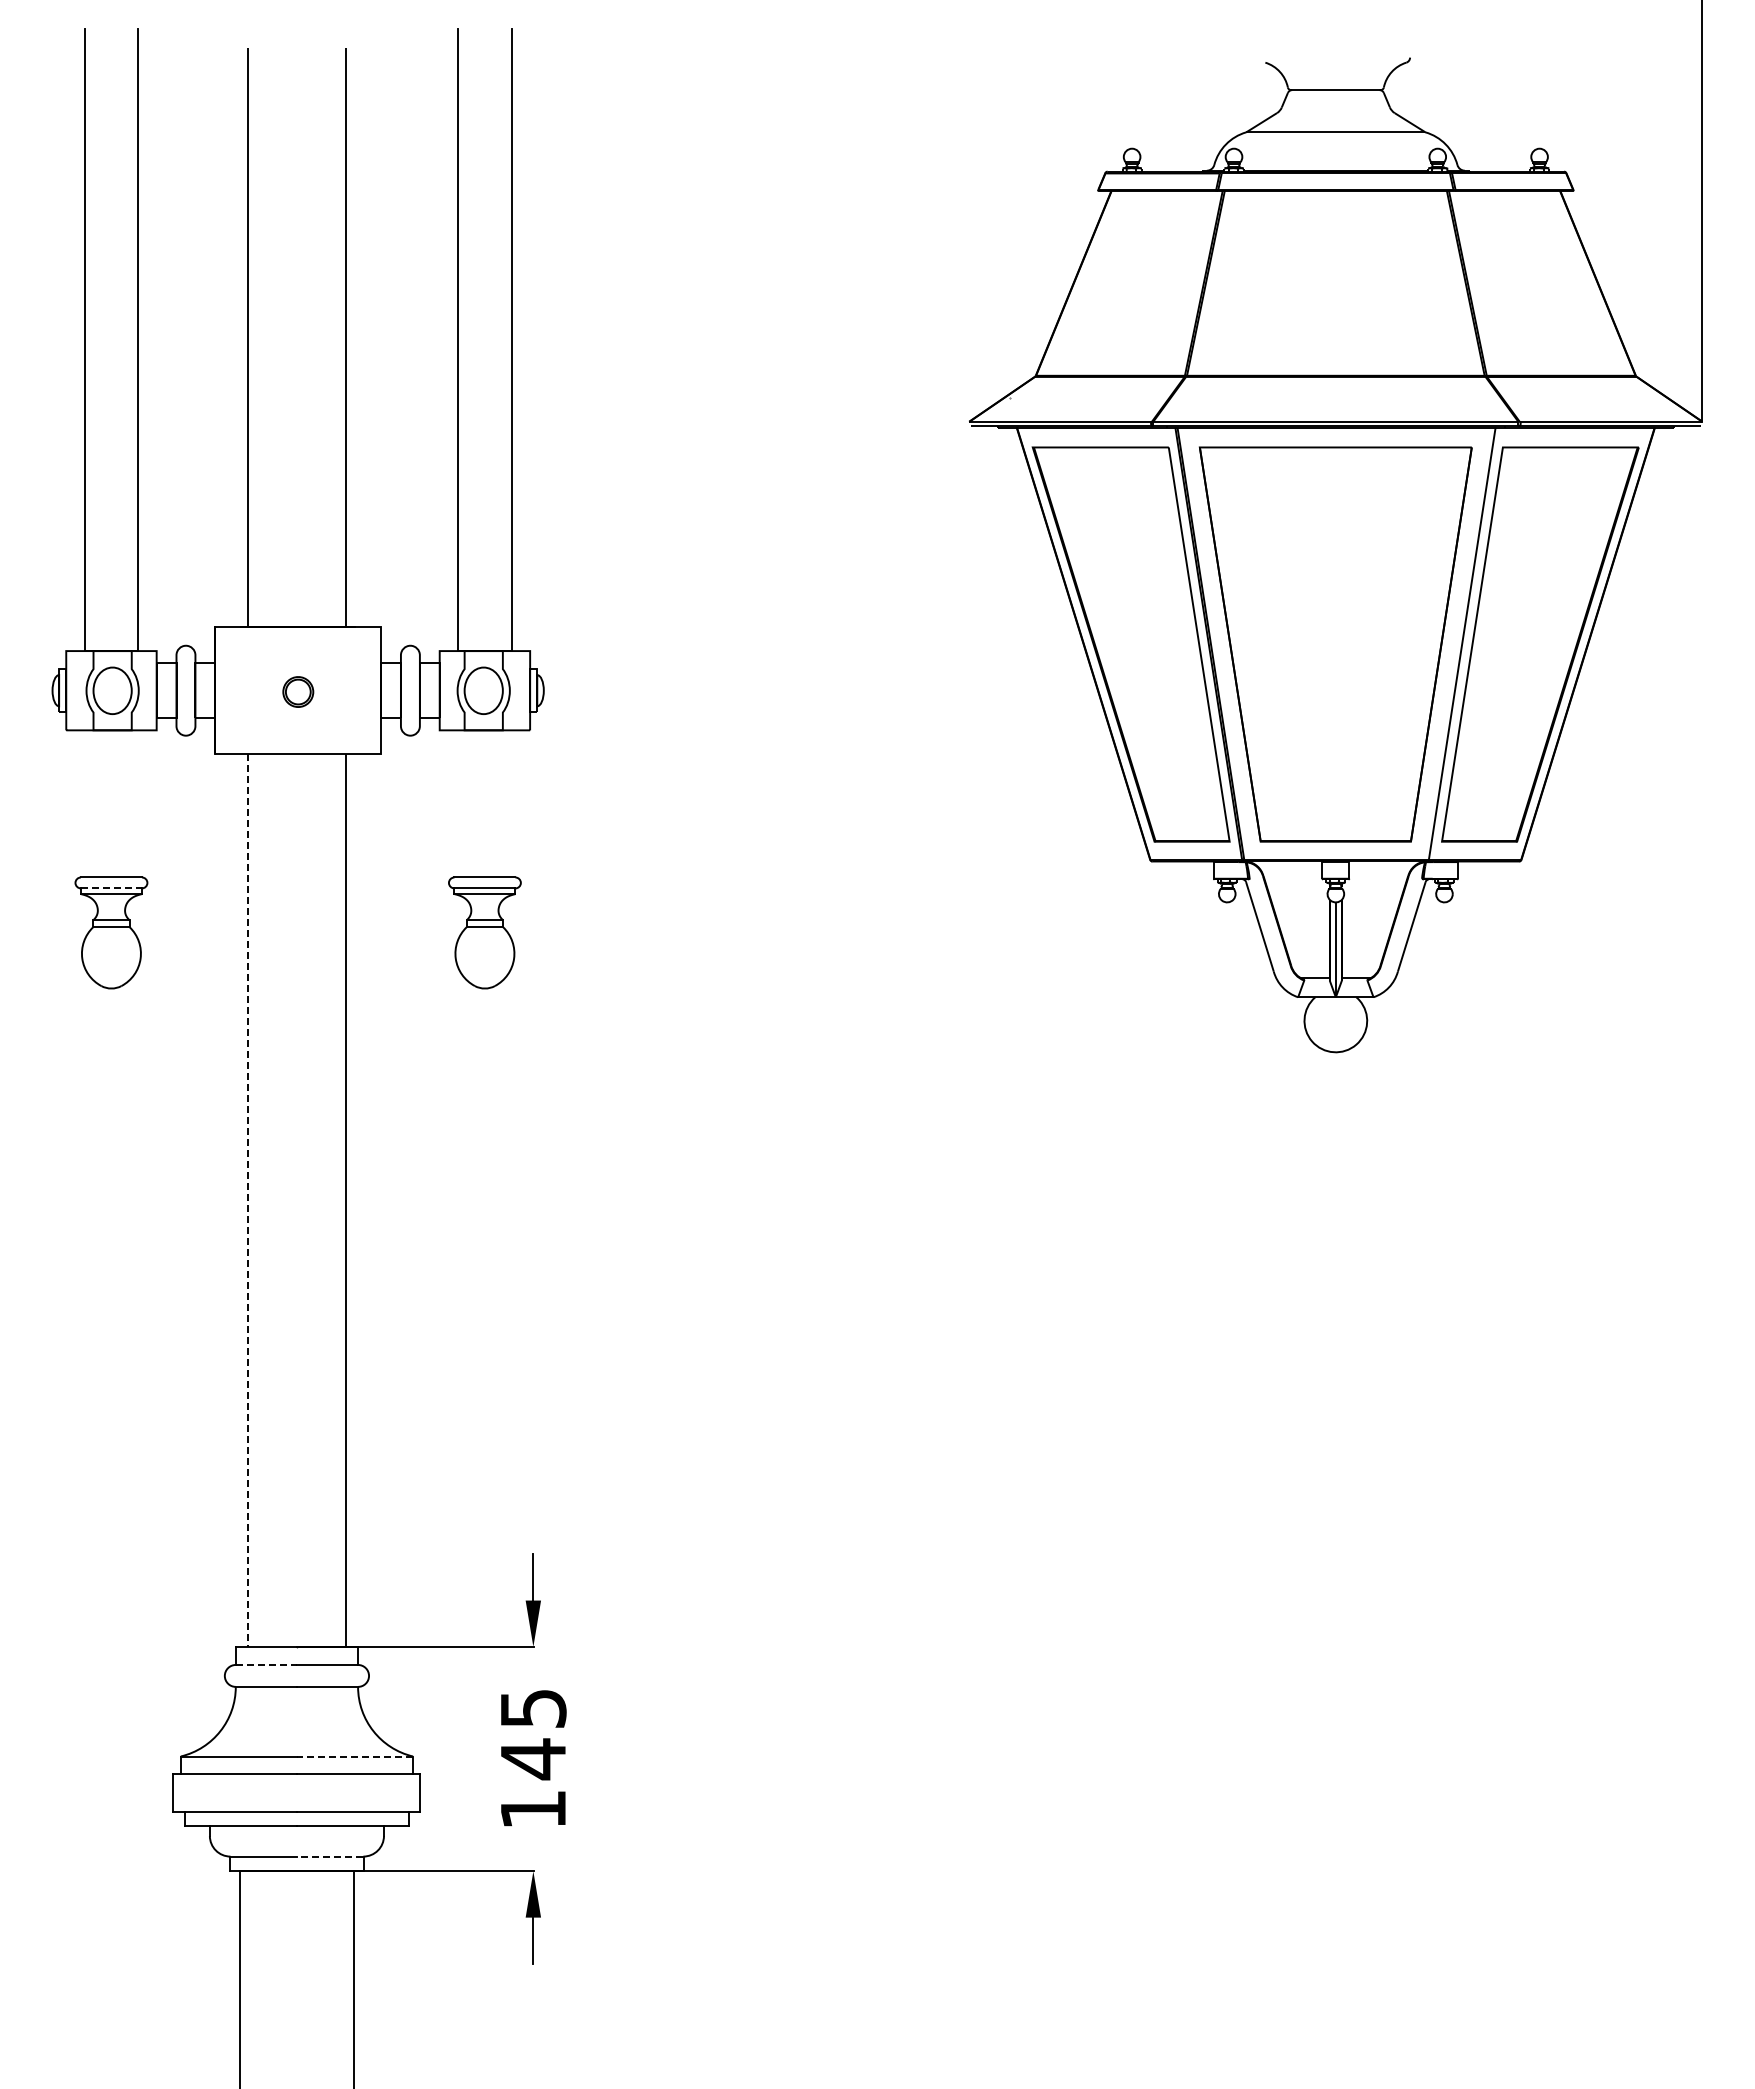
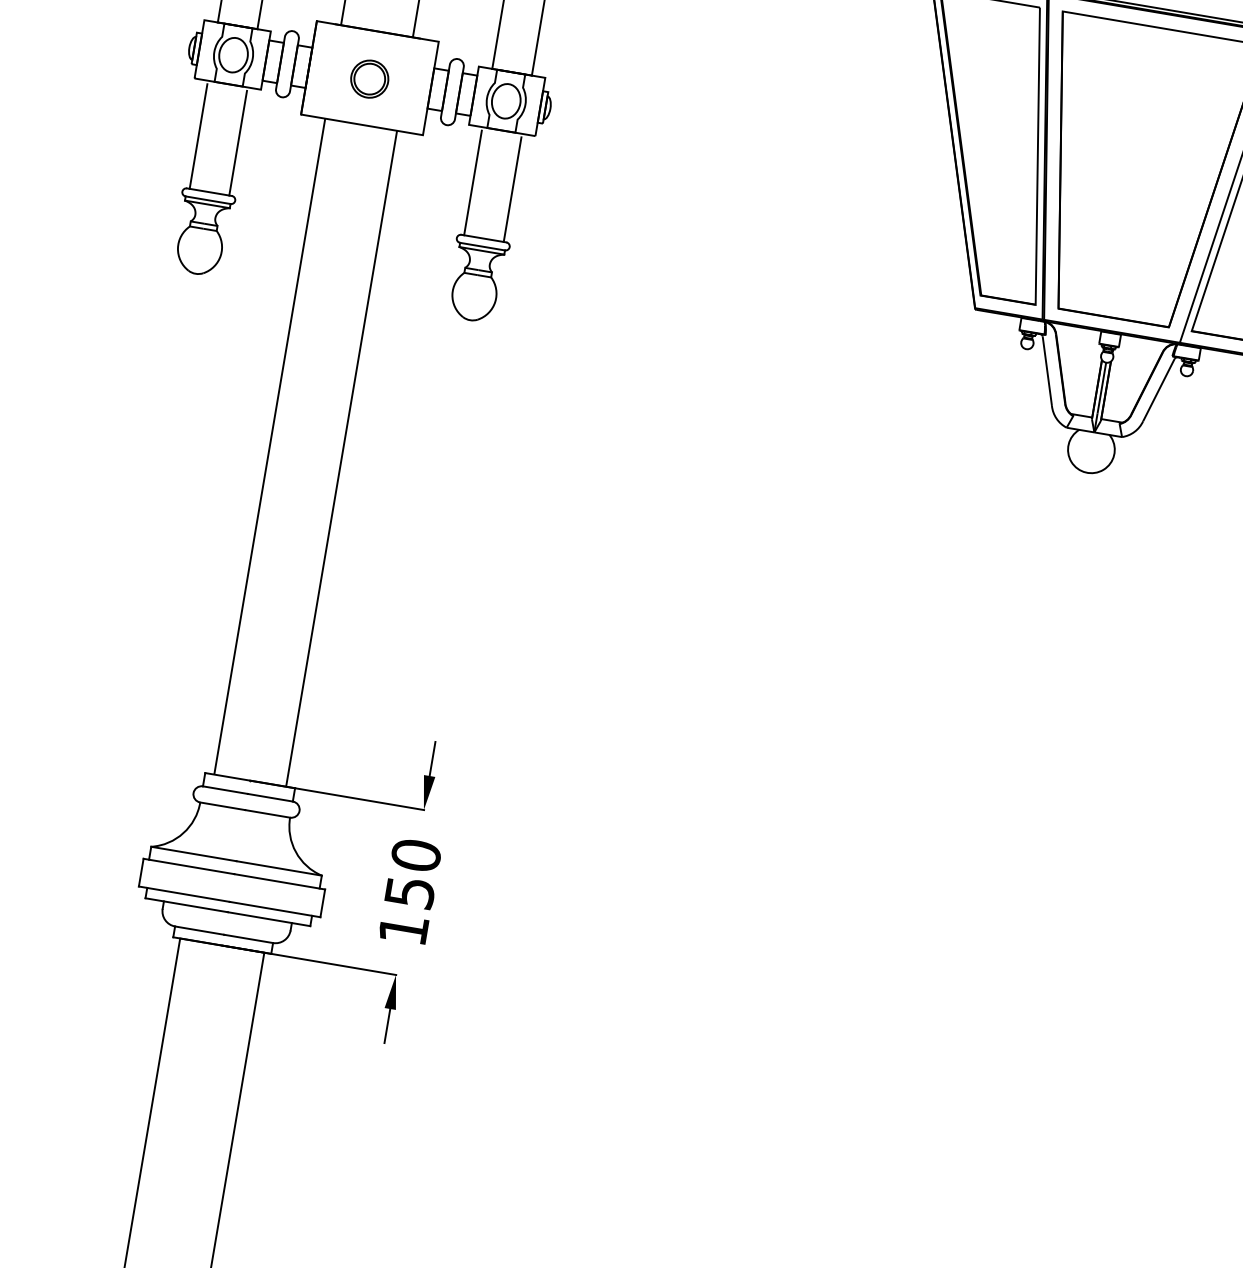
part: (298, 691) -> (370, 78), size x1.67
line: (84, 806) -> (198, 136), added
line: (138, 806) -> (238, 143), added
line: (457, 806) -> (472, 183), added
line: (511, 806) -> (512, 189), added
line: (111, 888) -> (208, 200), dashed -> solid
line: (248, 1201) -> (269, 447), dashed -> solid
line: (266, 1664) -> (225, 789), dashed -> solid
text: (533, 1734) -> (413, 874), 145 -> 150
line: (354, 1756) -> (278, 868), dashed -> solid
line: (329, 1856) -> (248, 938), dashed -> solid

